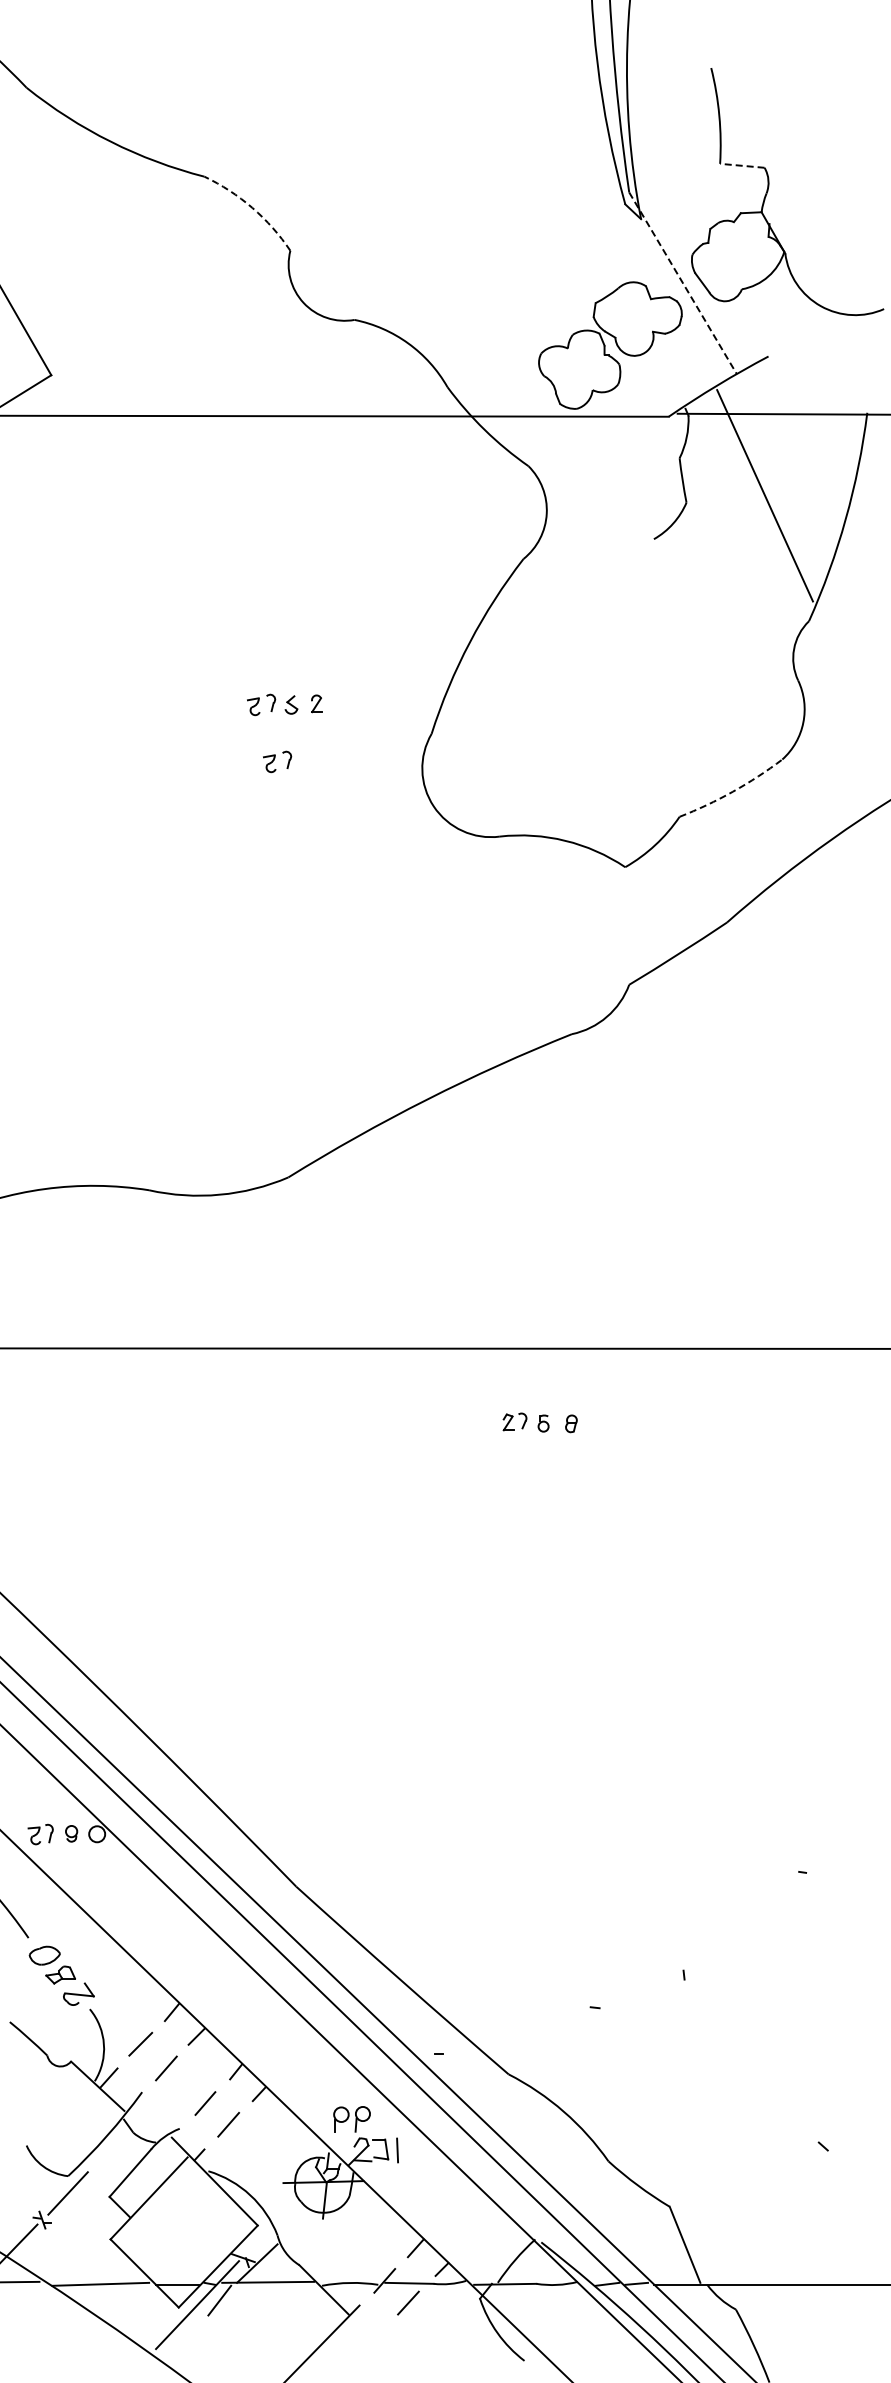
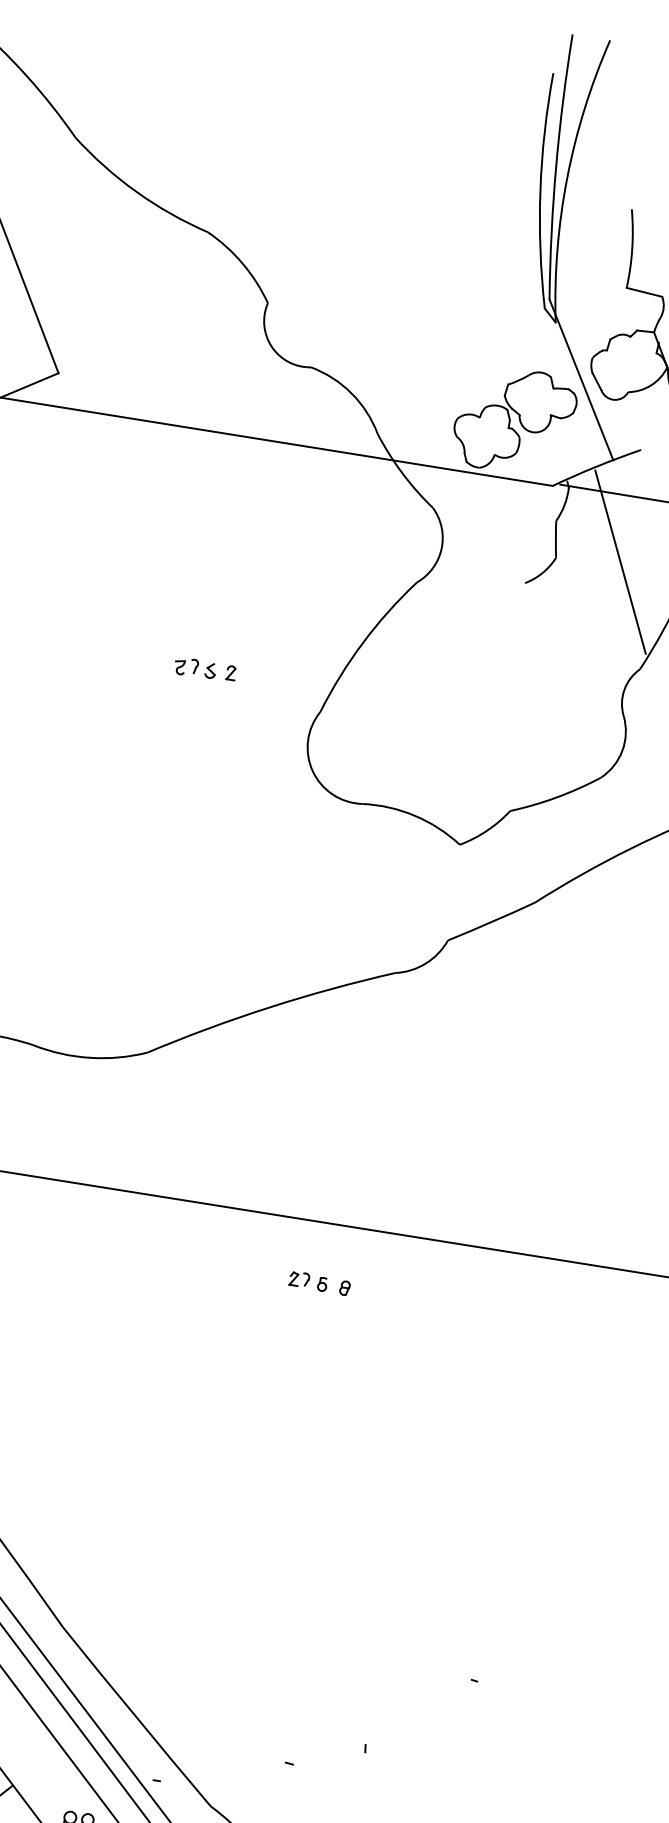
line: (741, 165) -> (643, 291), dashed -> solid
arc: (252, 207) -> (242, 263), dashed -> solid
line: (683, 283) -> (581, 380), dashed -> solid
part: (277, 761) -> (192, 714), removed
arc: (732, 791) -> (556, 797), dashed -> solid

